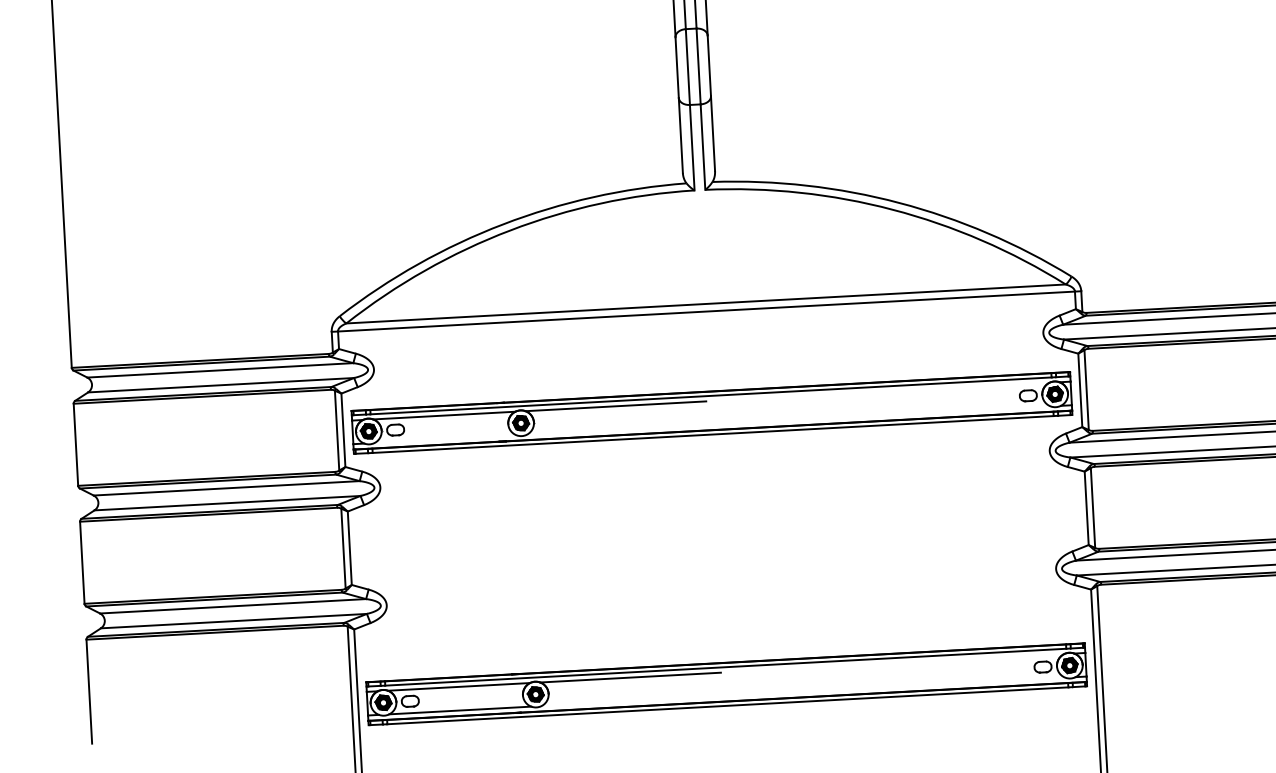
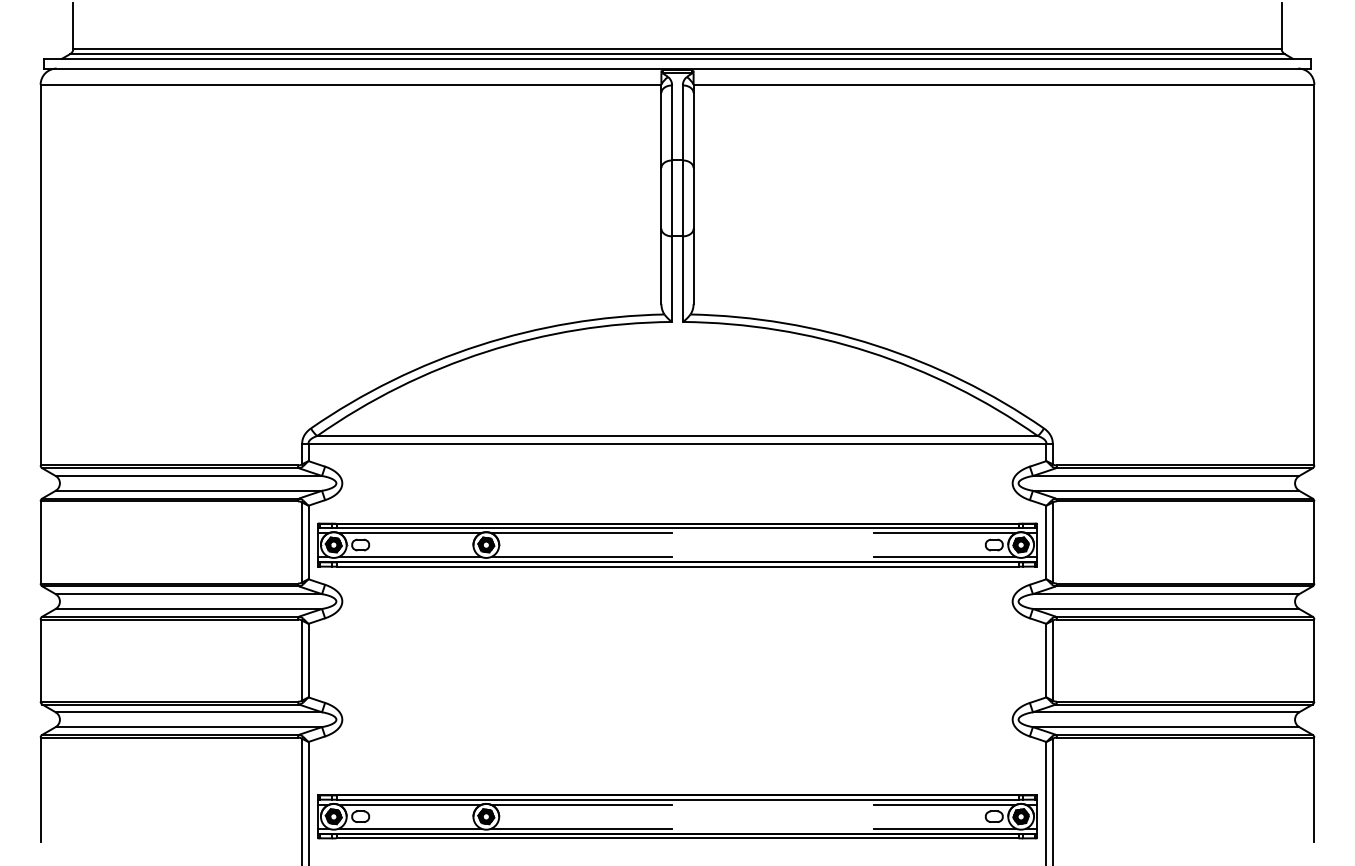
line: (977, 386) -> (944, 533), added
line: (979, 409) -> (944, 556), added
line: (616, 429) -> (581, 556), added
line: (446, 438) -> (410, 556), added
line: (992, 657) -> (944, 804), added
line: (993, 681) -> (944, 828), added
line: (631, 701) -> (581, 828), added

